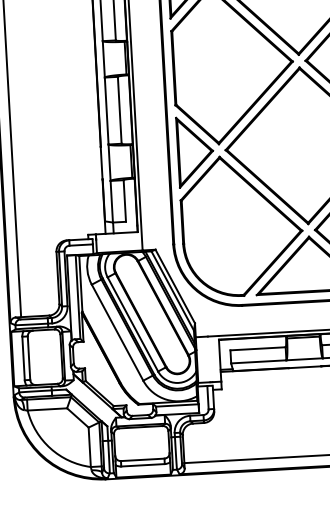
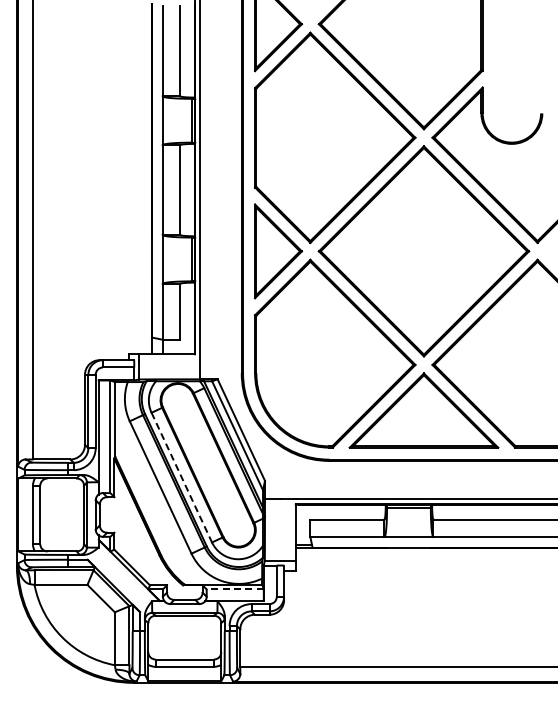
line: (132, 324) -> (181, 477), solid -> dashed
line: (177, 405) -> (235, 589), solid -> dashed

